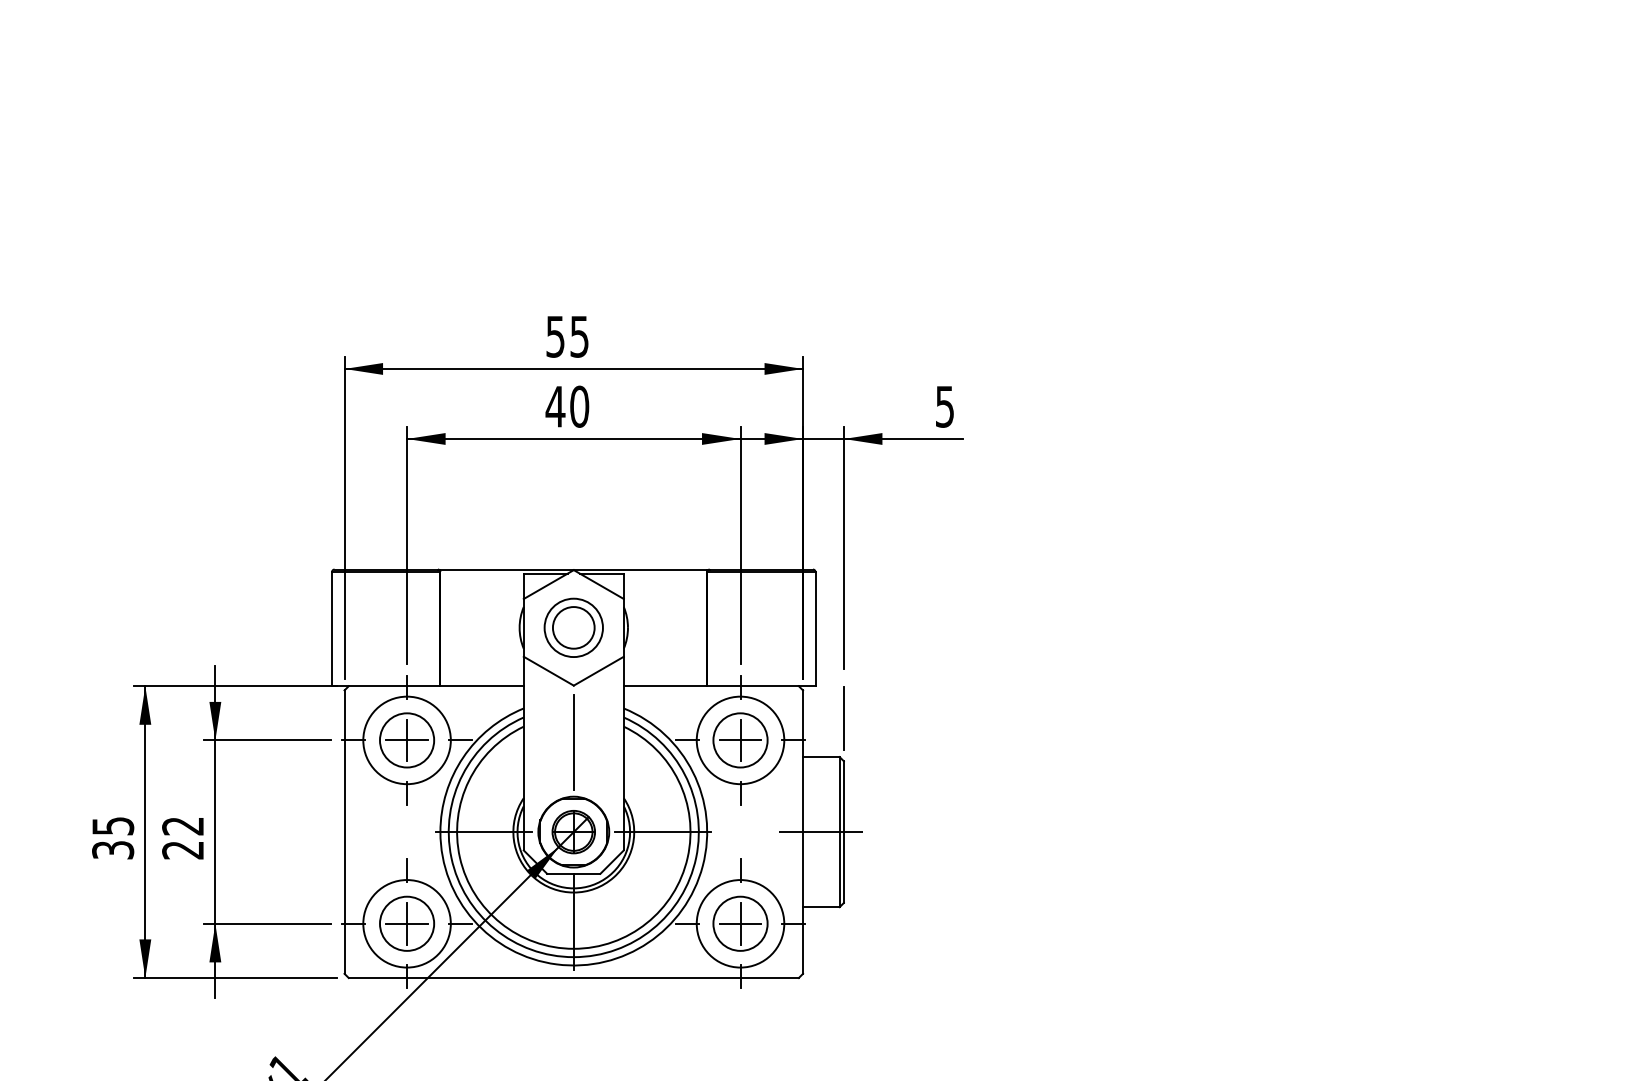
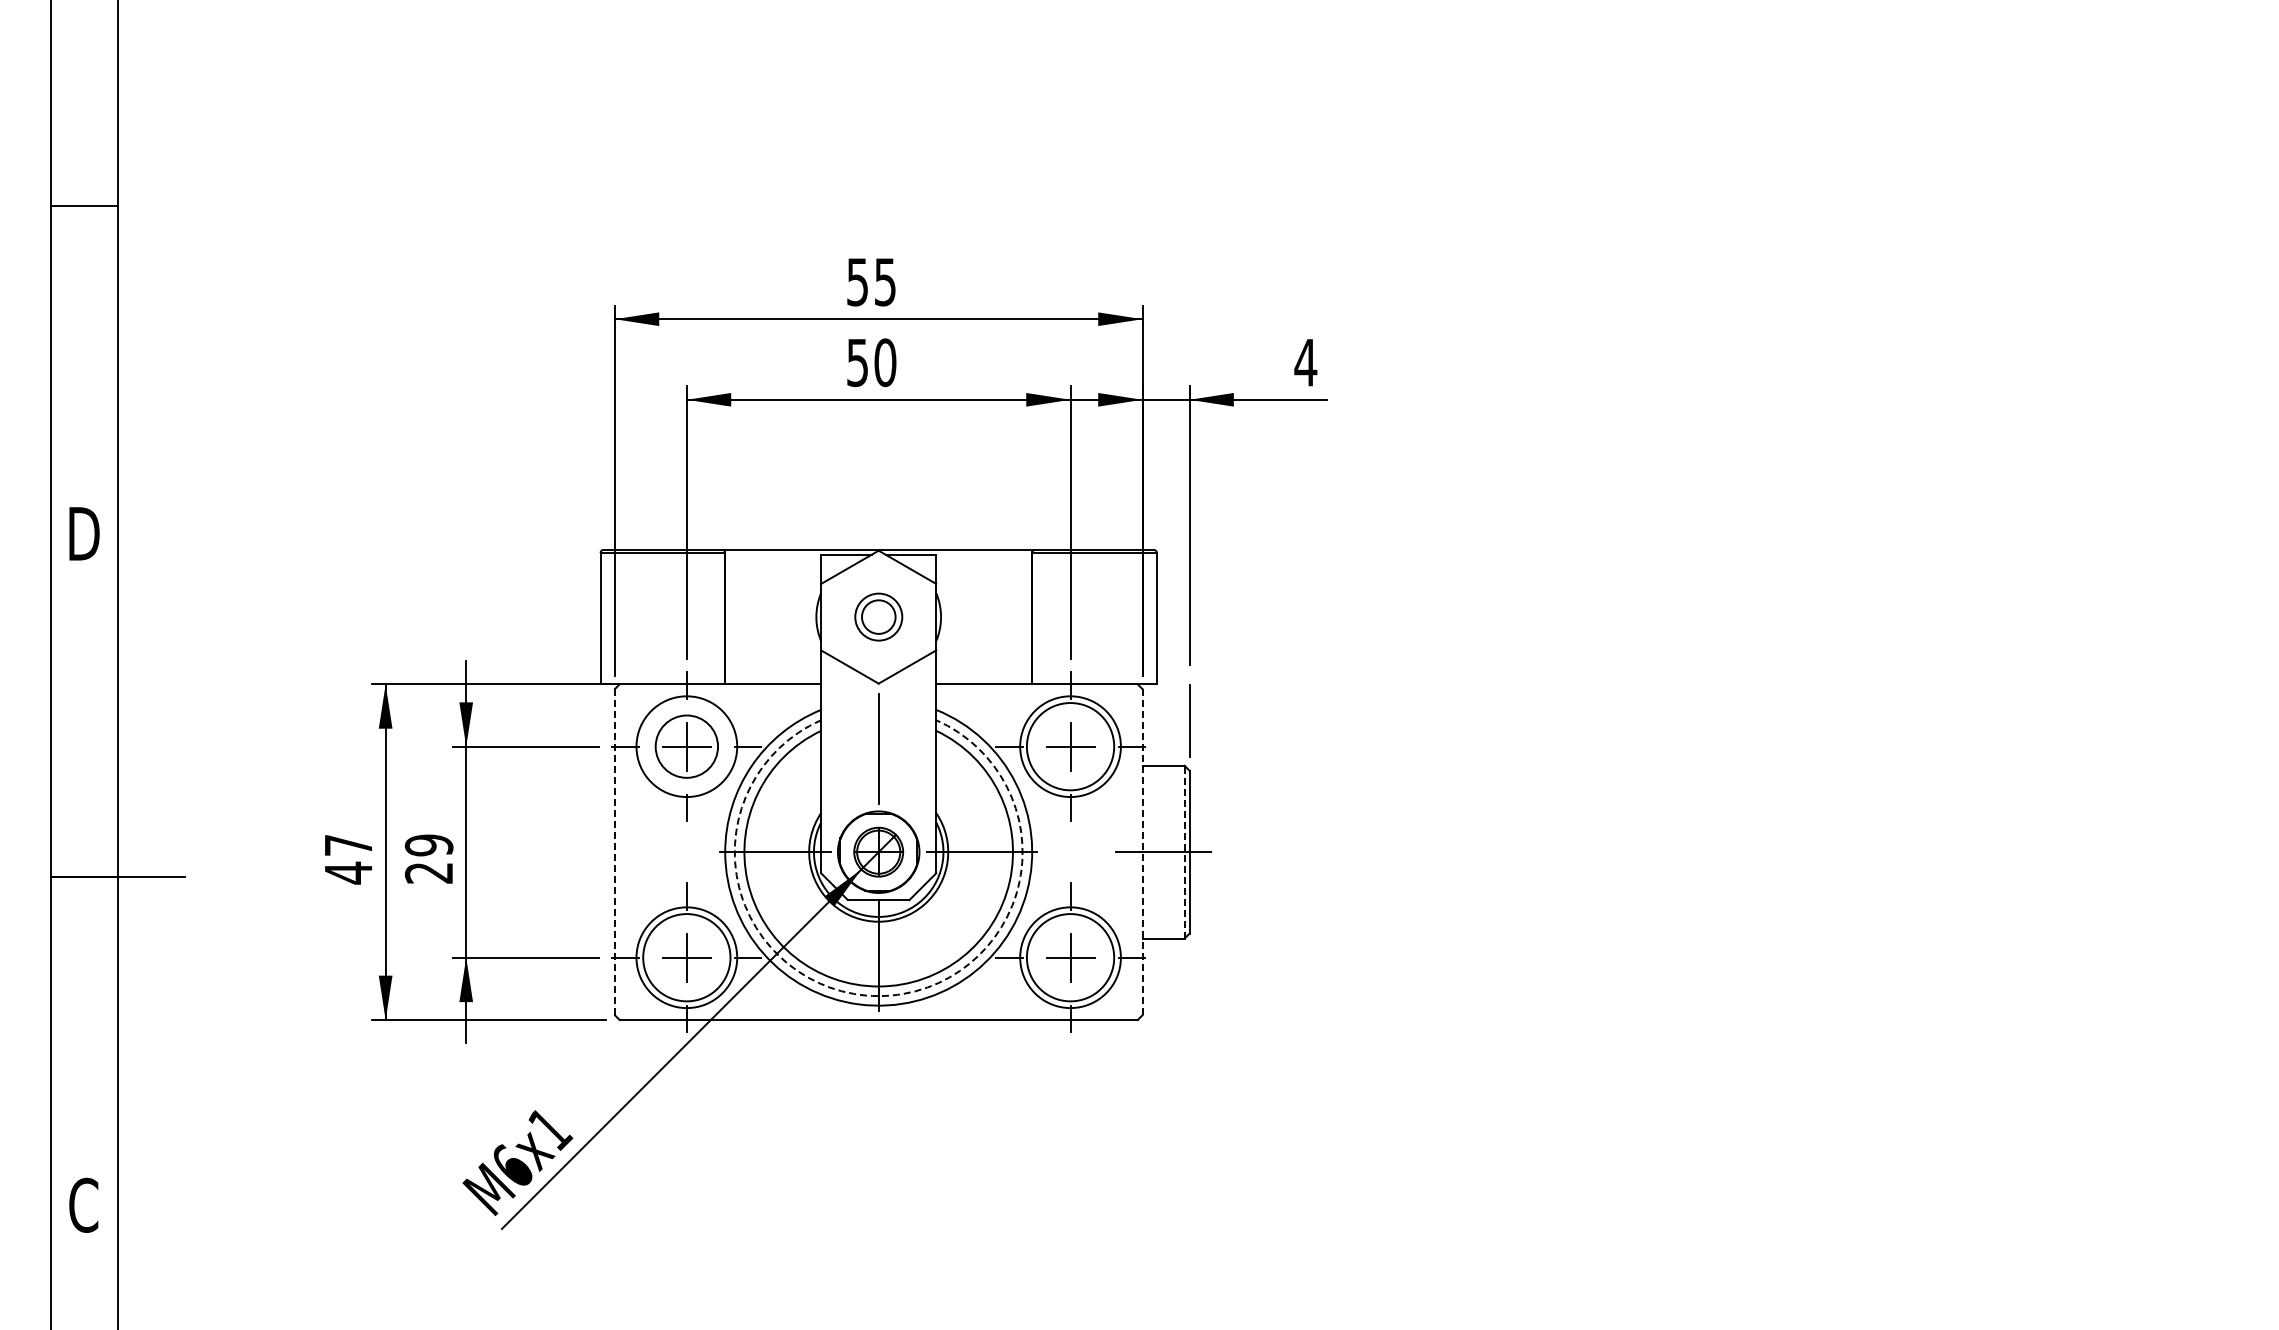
text: (555, 407) -> (857, 363), 40 -> 50
text: (944, 407) -> (1305, 363), 5 -> 4
part: (573, 627) -> (878, 616), size x0.7
circle: (740, 740) -> (1070, 746), size x1.4
text: (182, 826) -> (428, 845), 22 -> 29
line: (344, 831) -> (614, 851), solid -> dashed
line: (839, 831) -> (1184, 851), solid -> dashed
line: (803, 832) -> (1142, 852), solid -> dashed
text: (113, 838) -> (348, 859), 35 -> 47
circle: (406, 923) -> (686, 957), size x1.4
circle: (740, 923) -> (1070, 957), size x1.4
arc: (573, 957) -> (878, 996), solid -> dashed

